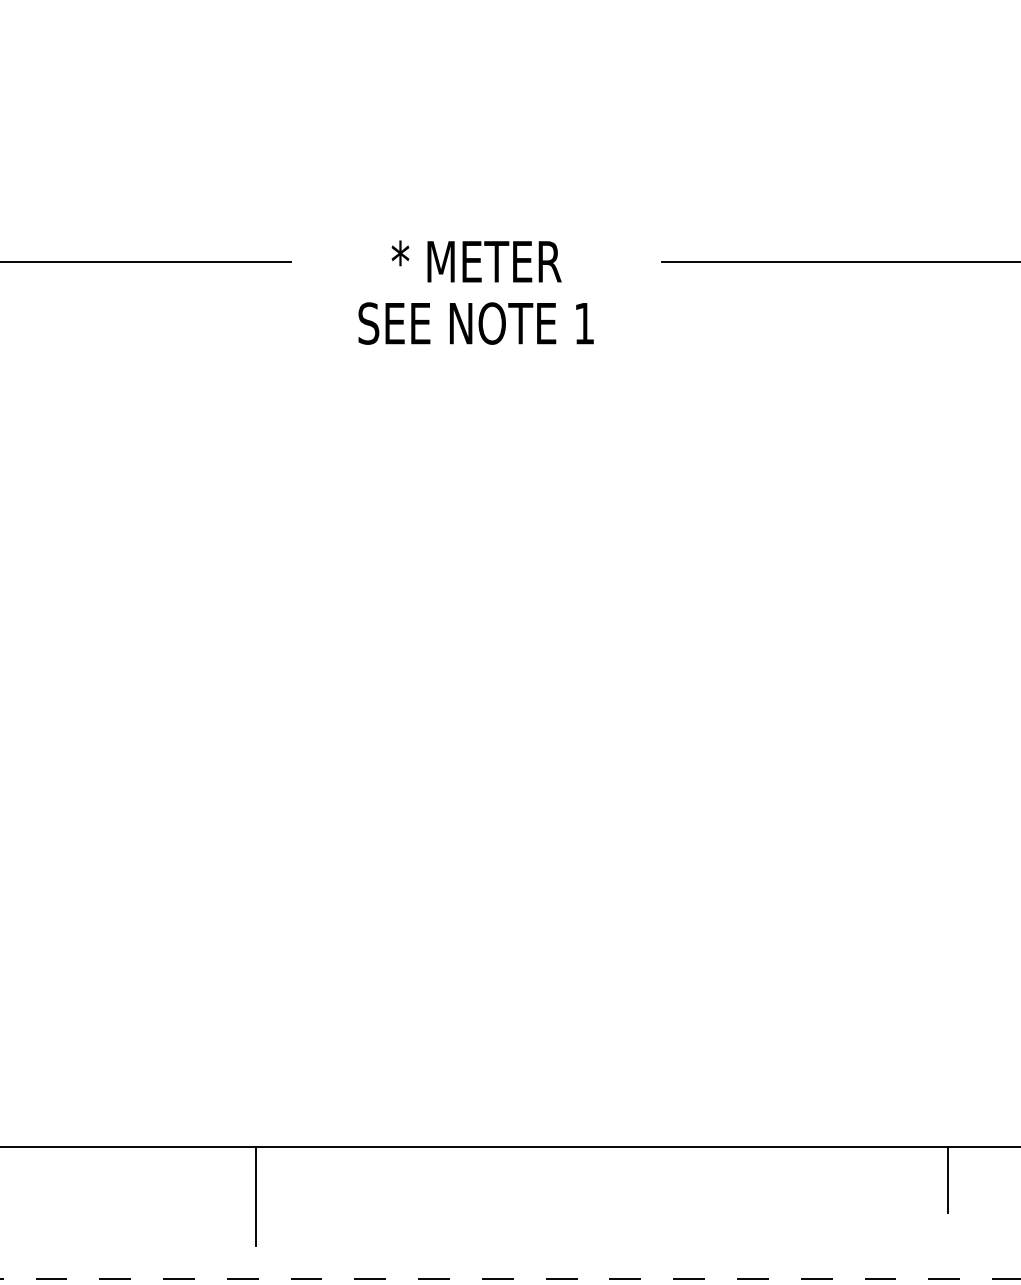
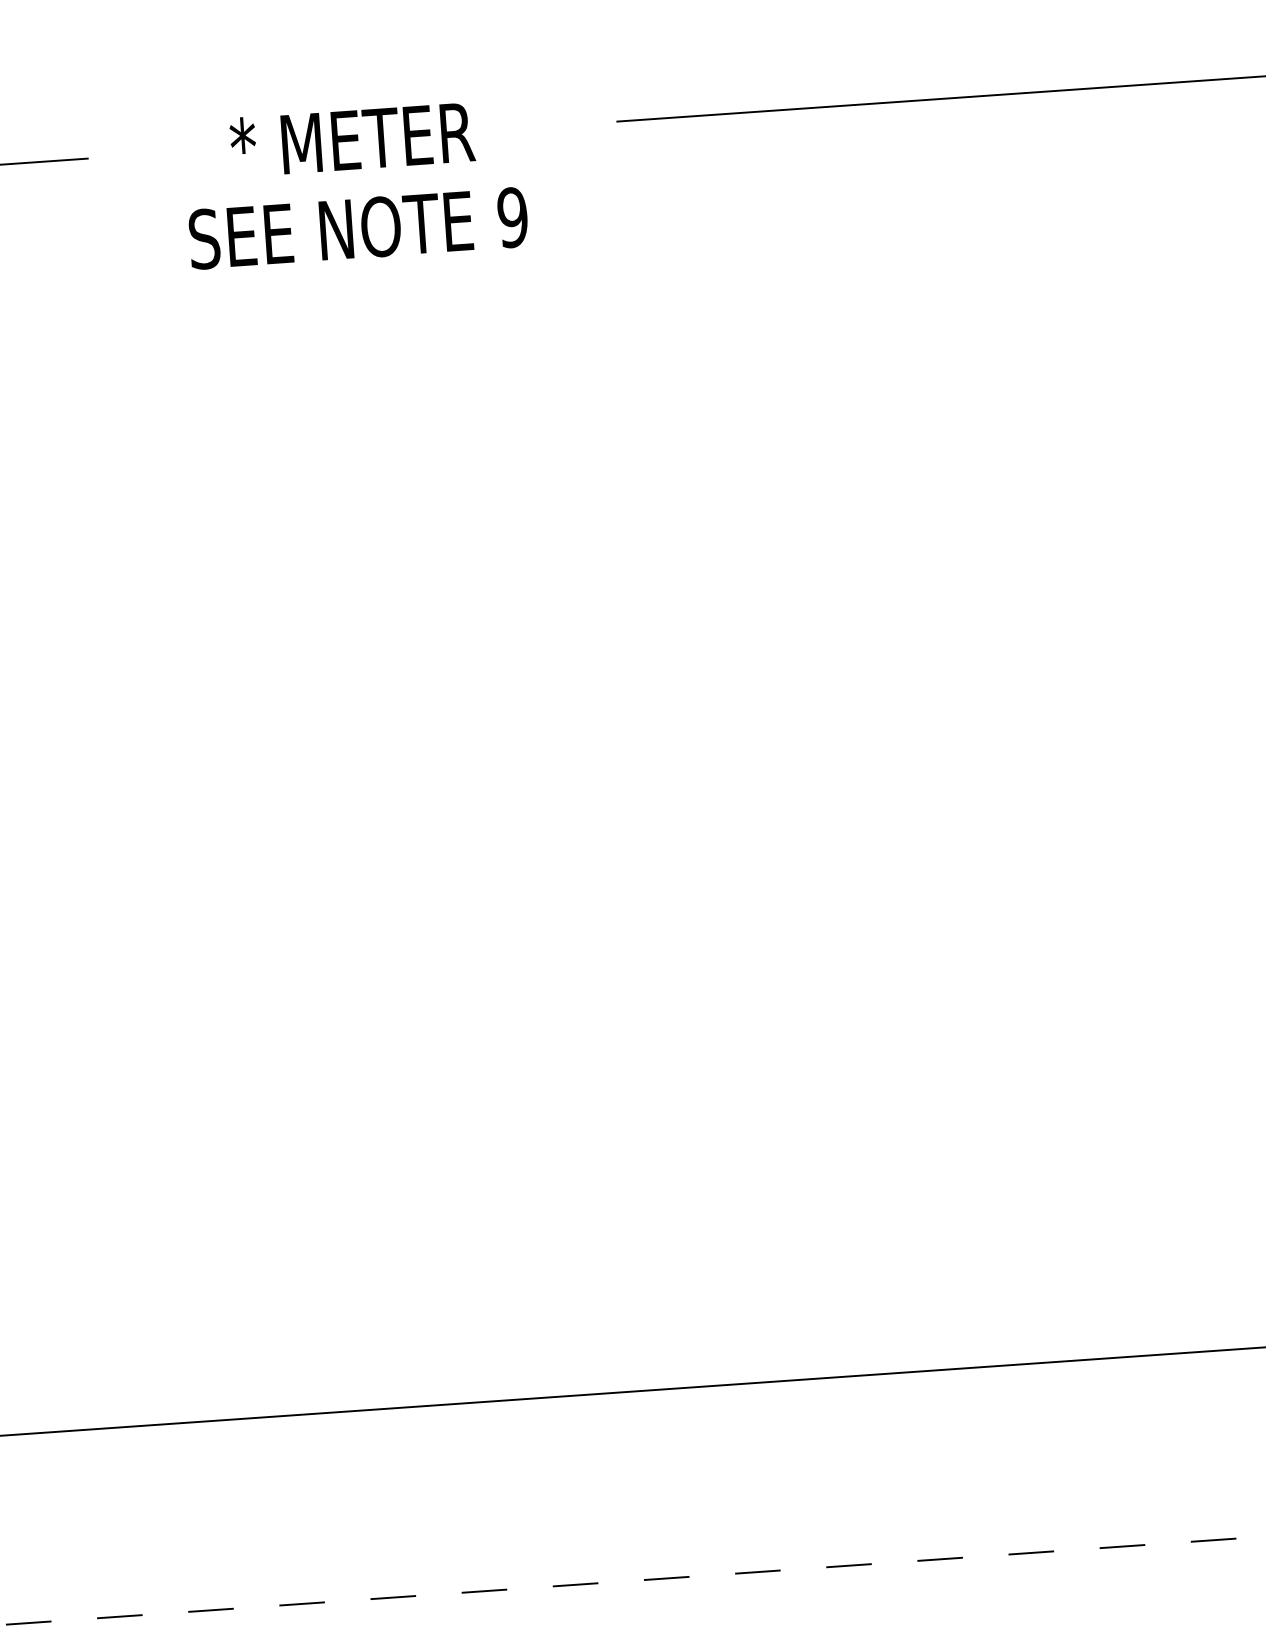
text: (584, 323) -> (512, 217), 1 -> 9
line: (947, 1179) -> (1117, 1404), removed
line: (256, 1196) -> (131, 1497), removed

